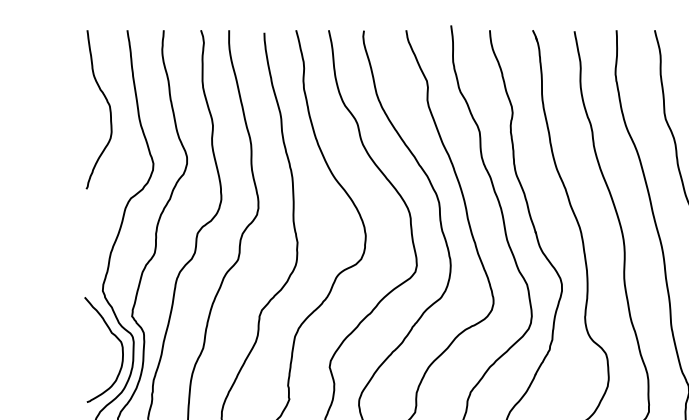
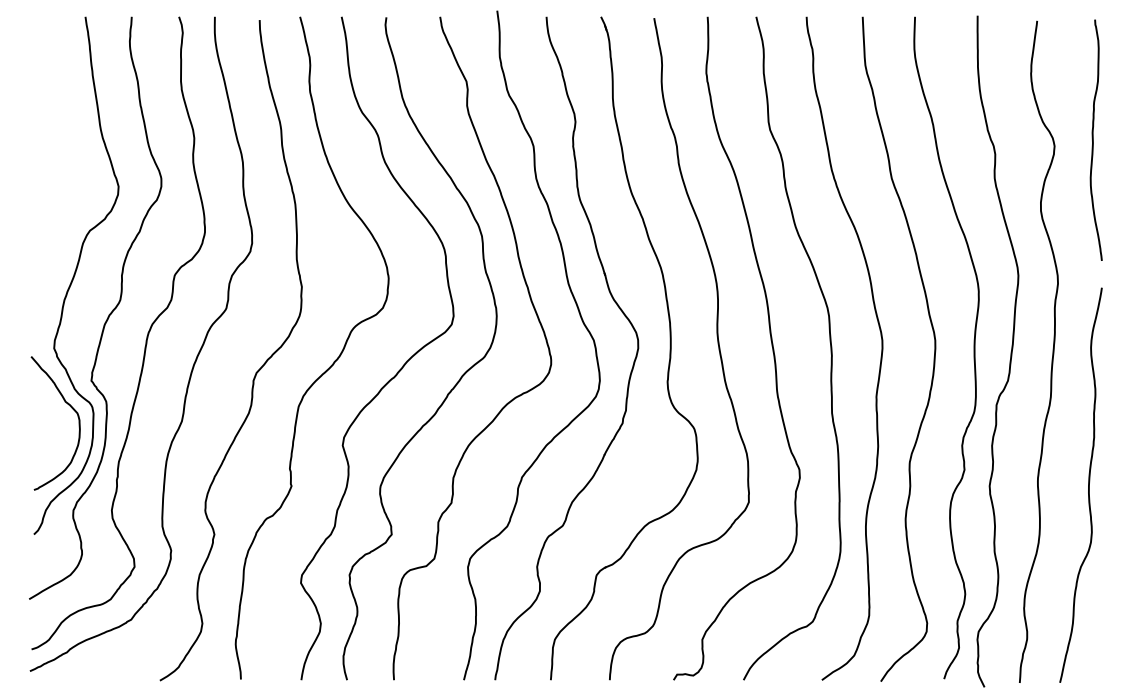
curve: (108, 105) -> (61, 112), removed

